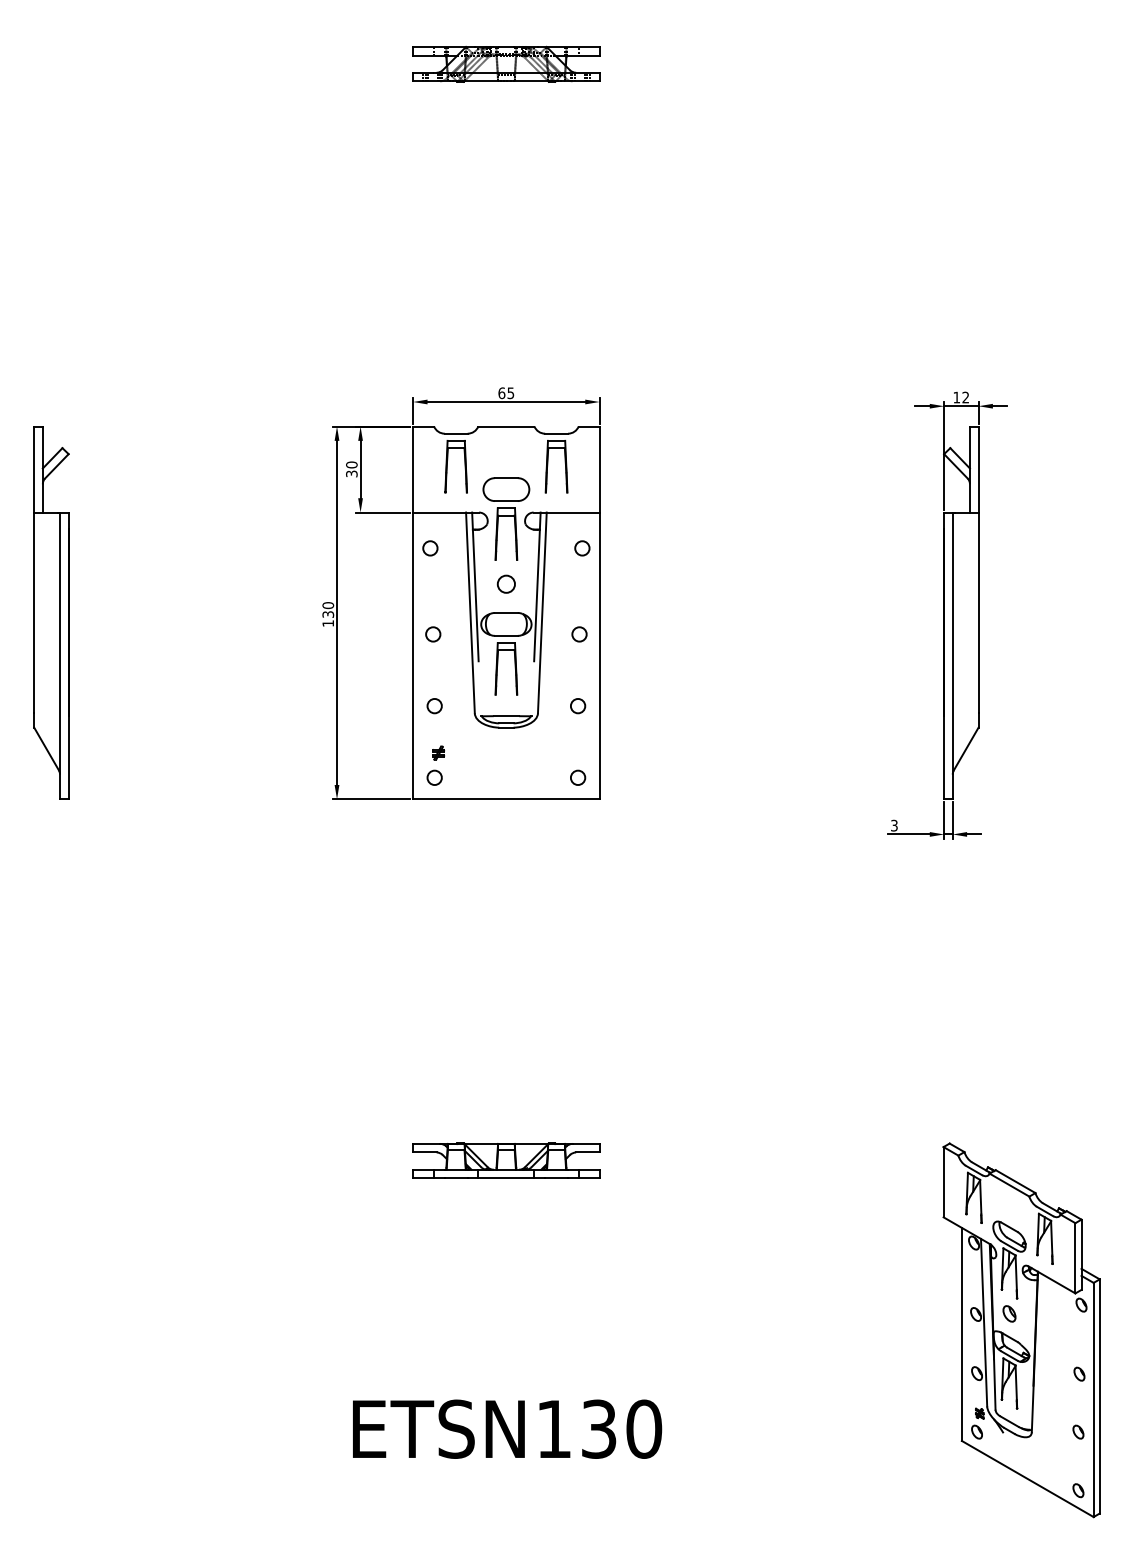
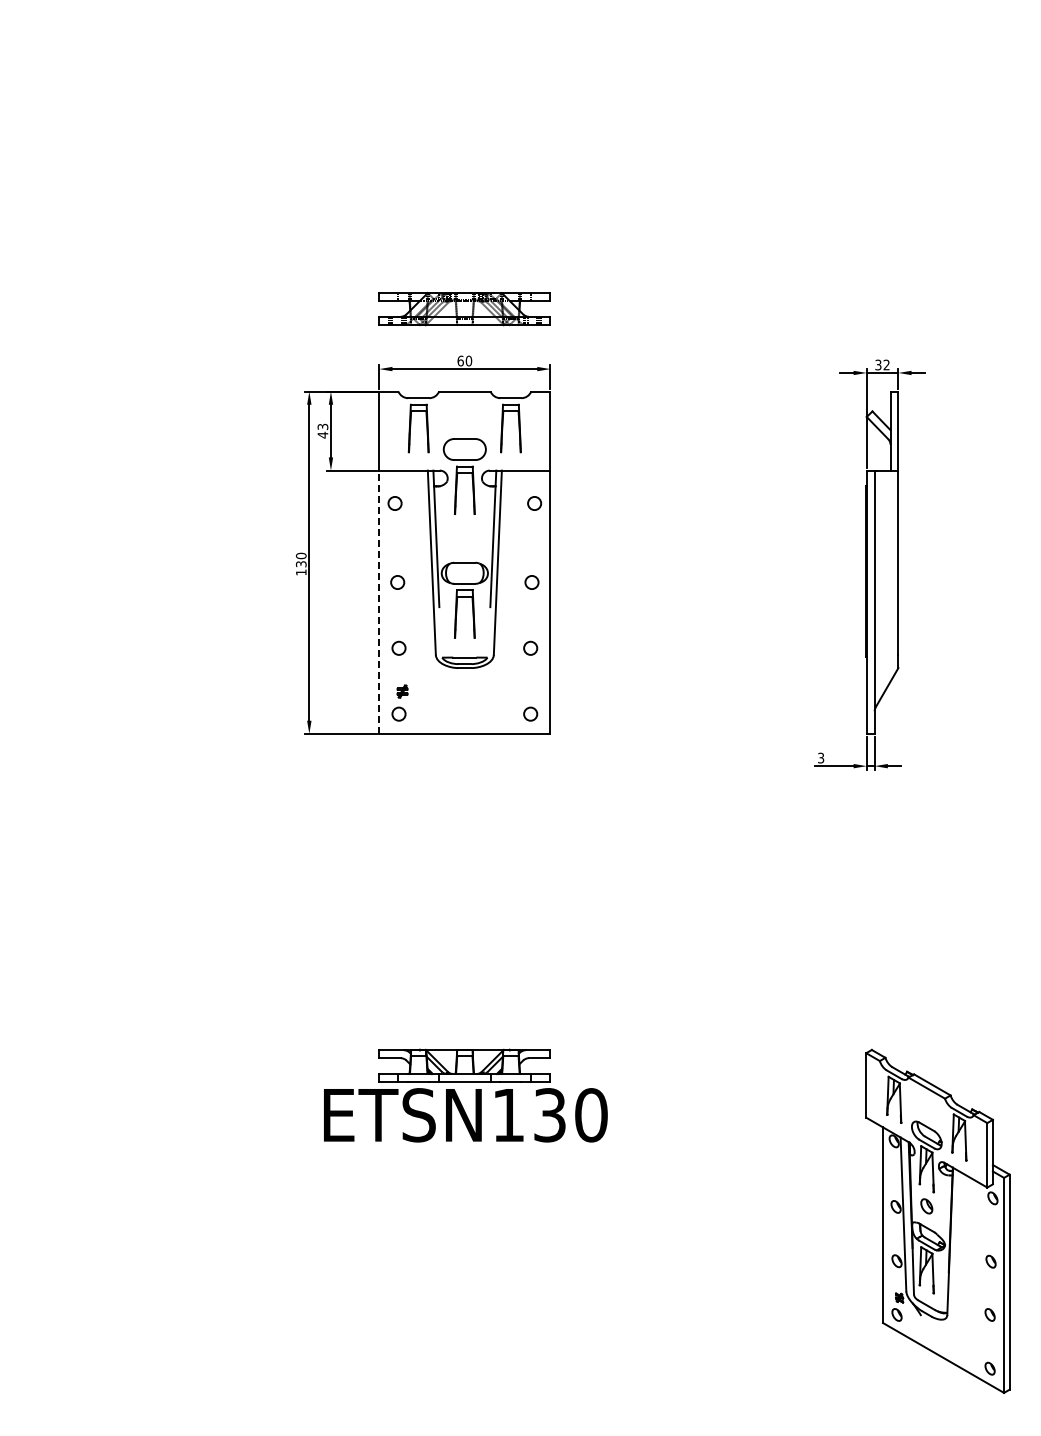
part: (506, 64) -> (464, 309), moved
text: (510, 392) -> (468, 360), 65 -> 60
text: (956, 397) -> (878, 364), 12 -> 32
text: (351, 468) -> (322, 430), 30 -> 43
circle: (506, 584) -> (464, 536), removed
part: (50, 612) -> (46, 562), removed
line: (413, 656) -> (379, 602), solid -> dashed
text: (507, 1429) -> (465, 1115), moved

